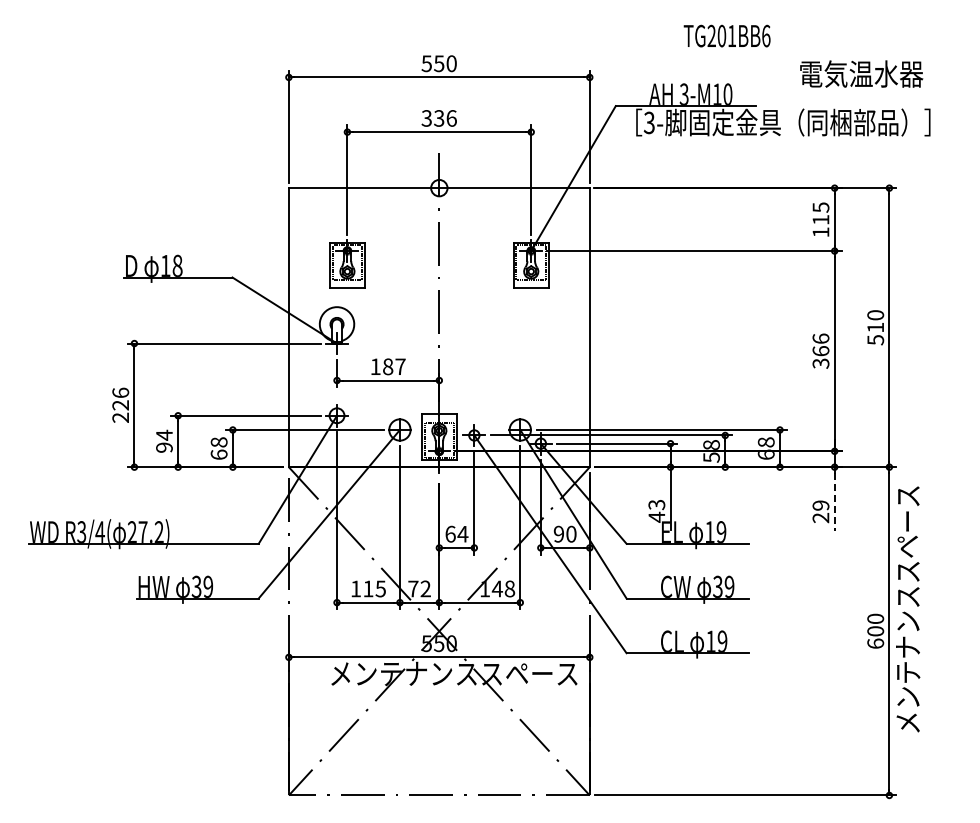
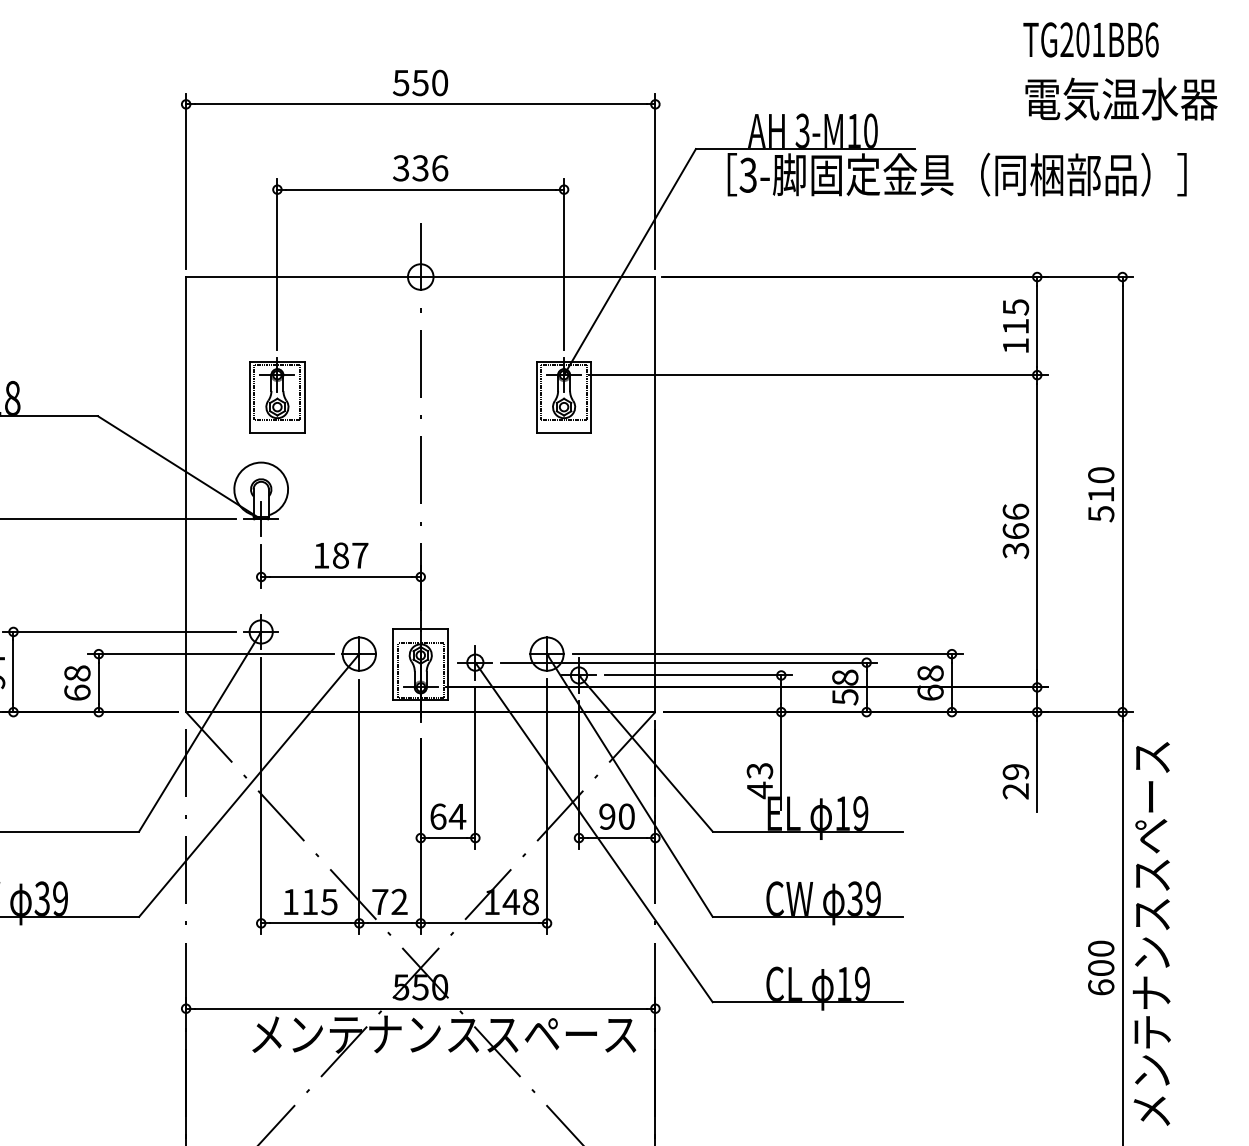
text: (726, 35) -> (1089, 38), moved
text: (861, 73) -> (1121, 98), moved
line: (834, 502) -> (1036, 767), dashed -> solid

